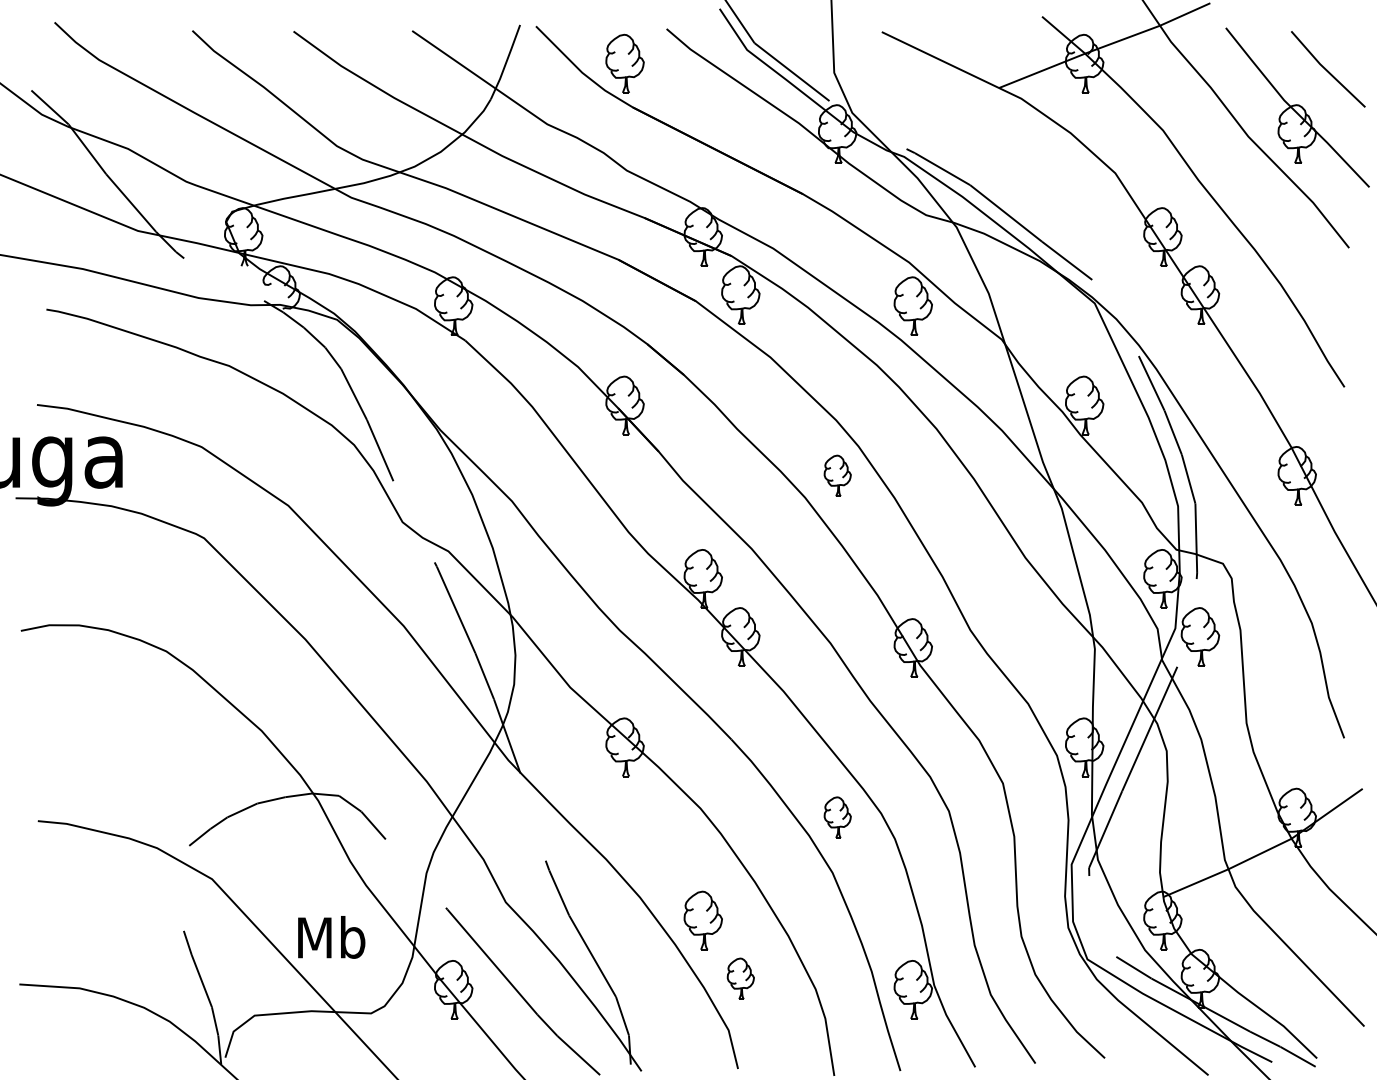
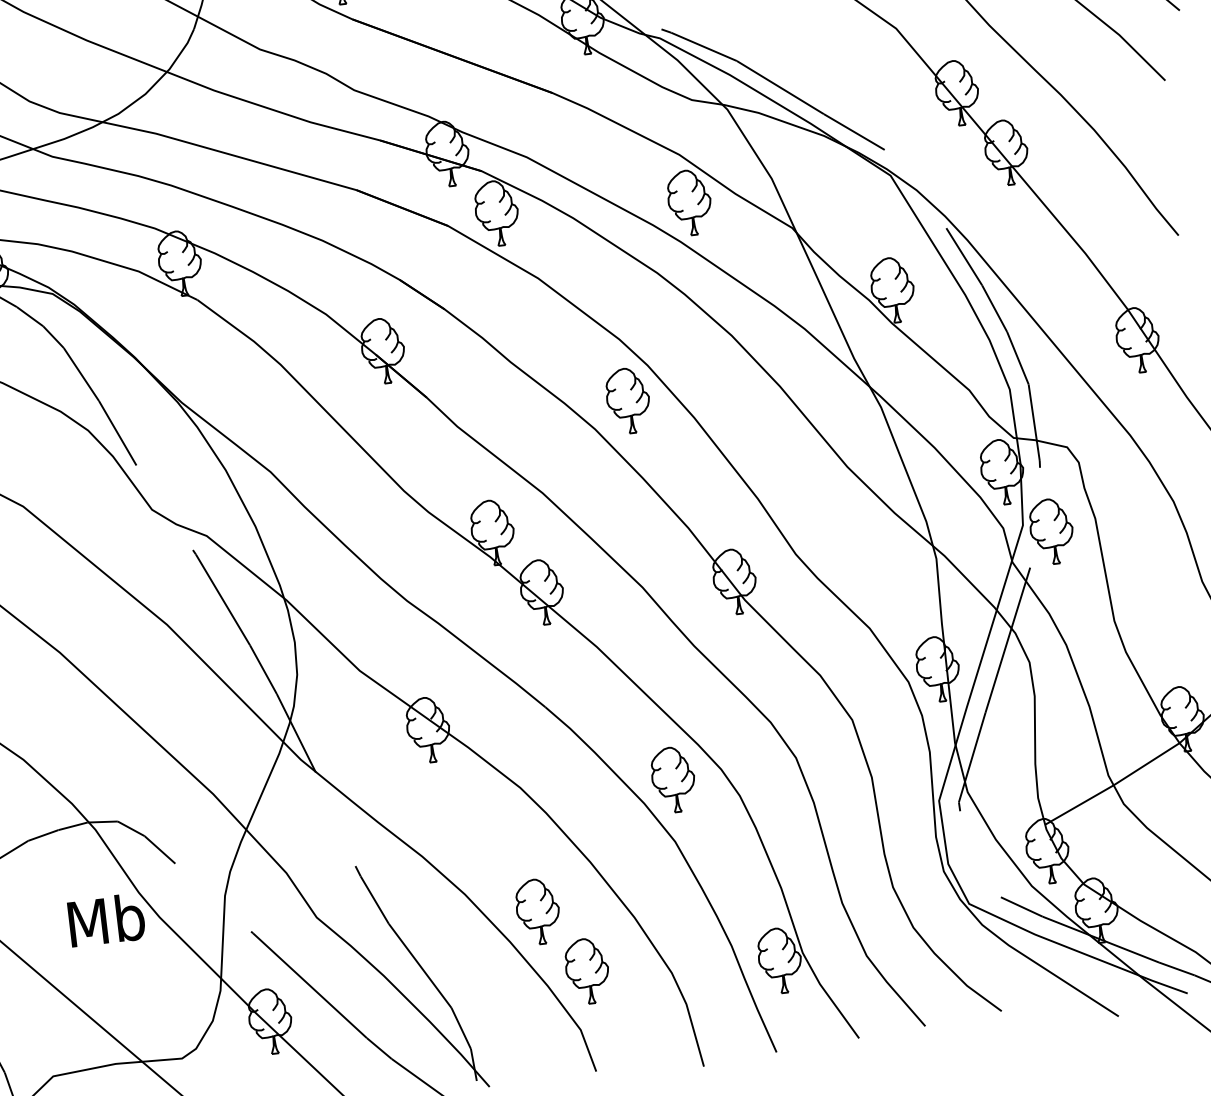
part: (837, 475) -> (628, 400), size x1.43
part: (837, 817) -> (673, 779), size x1.43
text: (331, 937) -> (106, 920), moved
part: (740, 978) -> (587, 970), size x1.43

